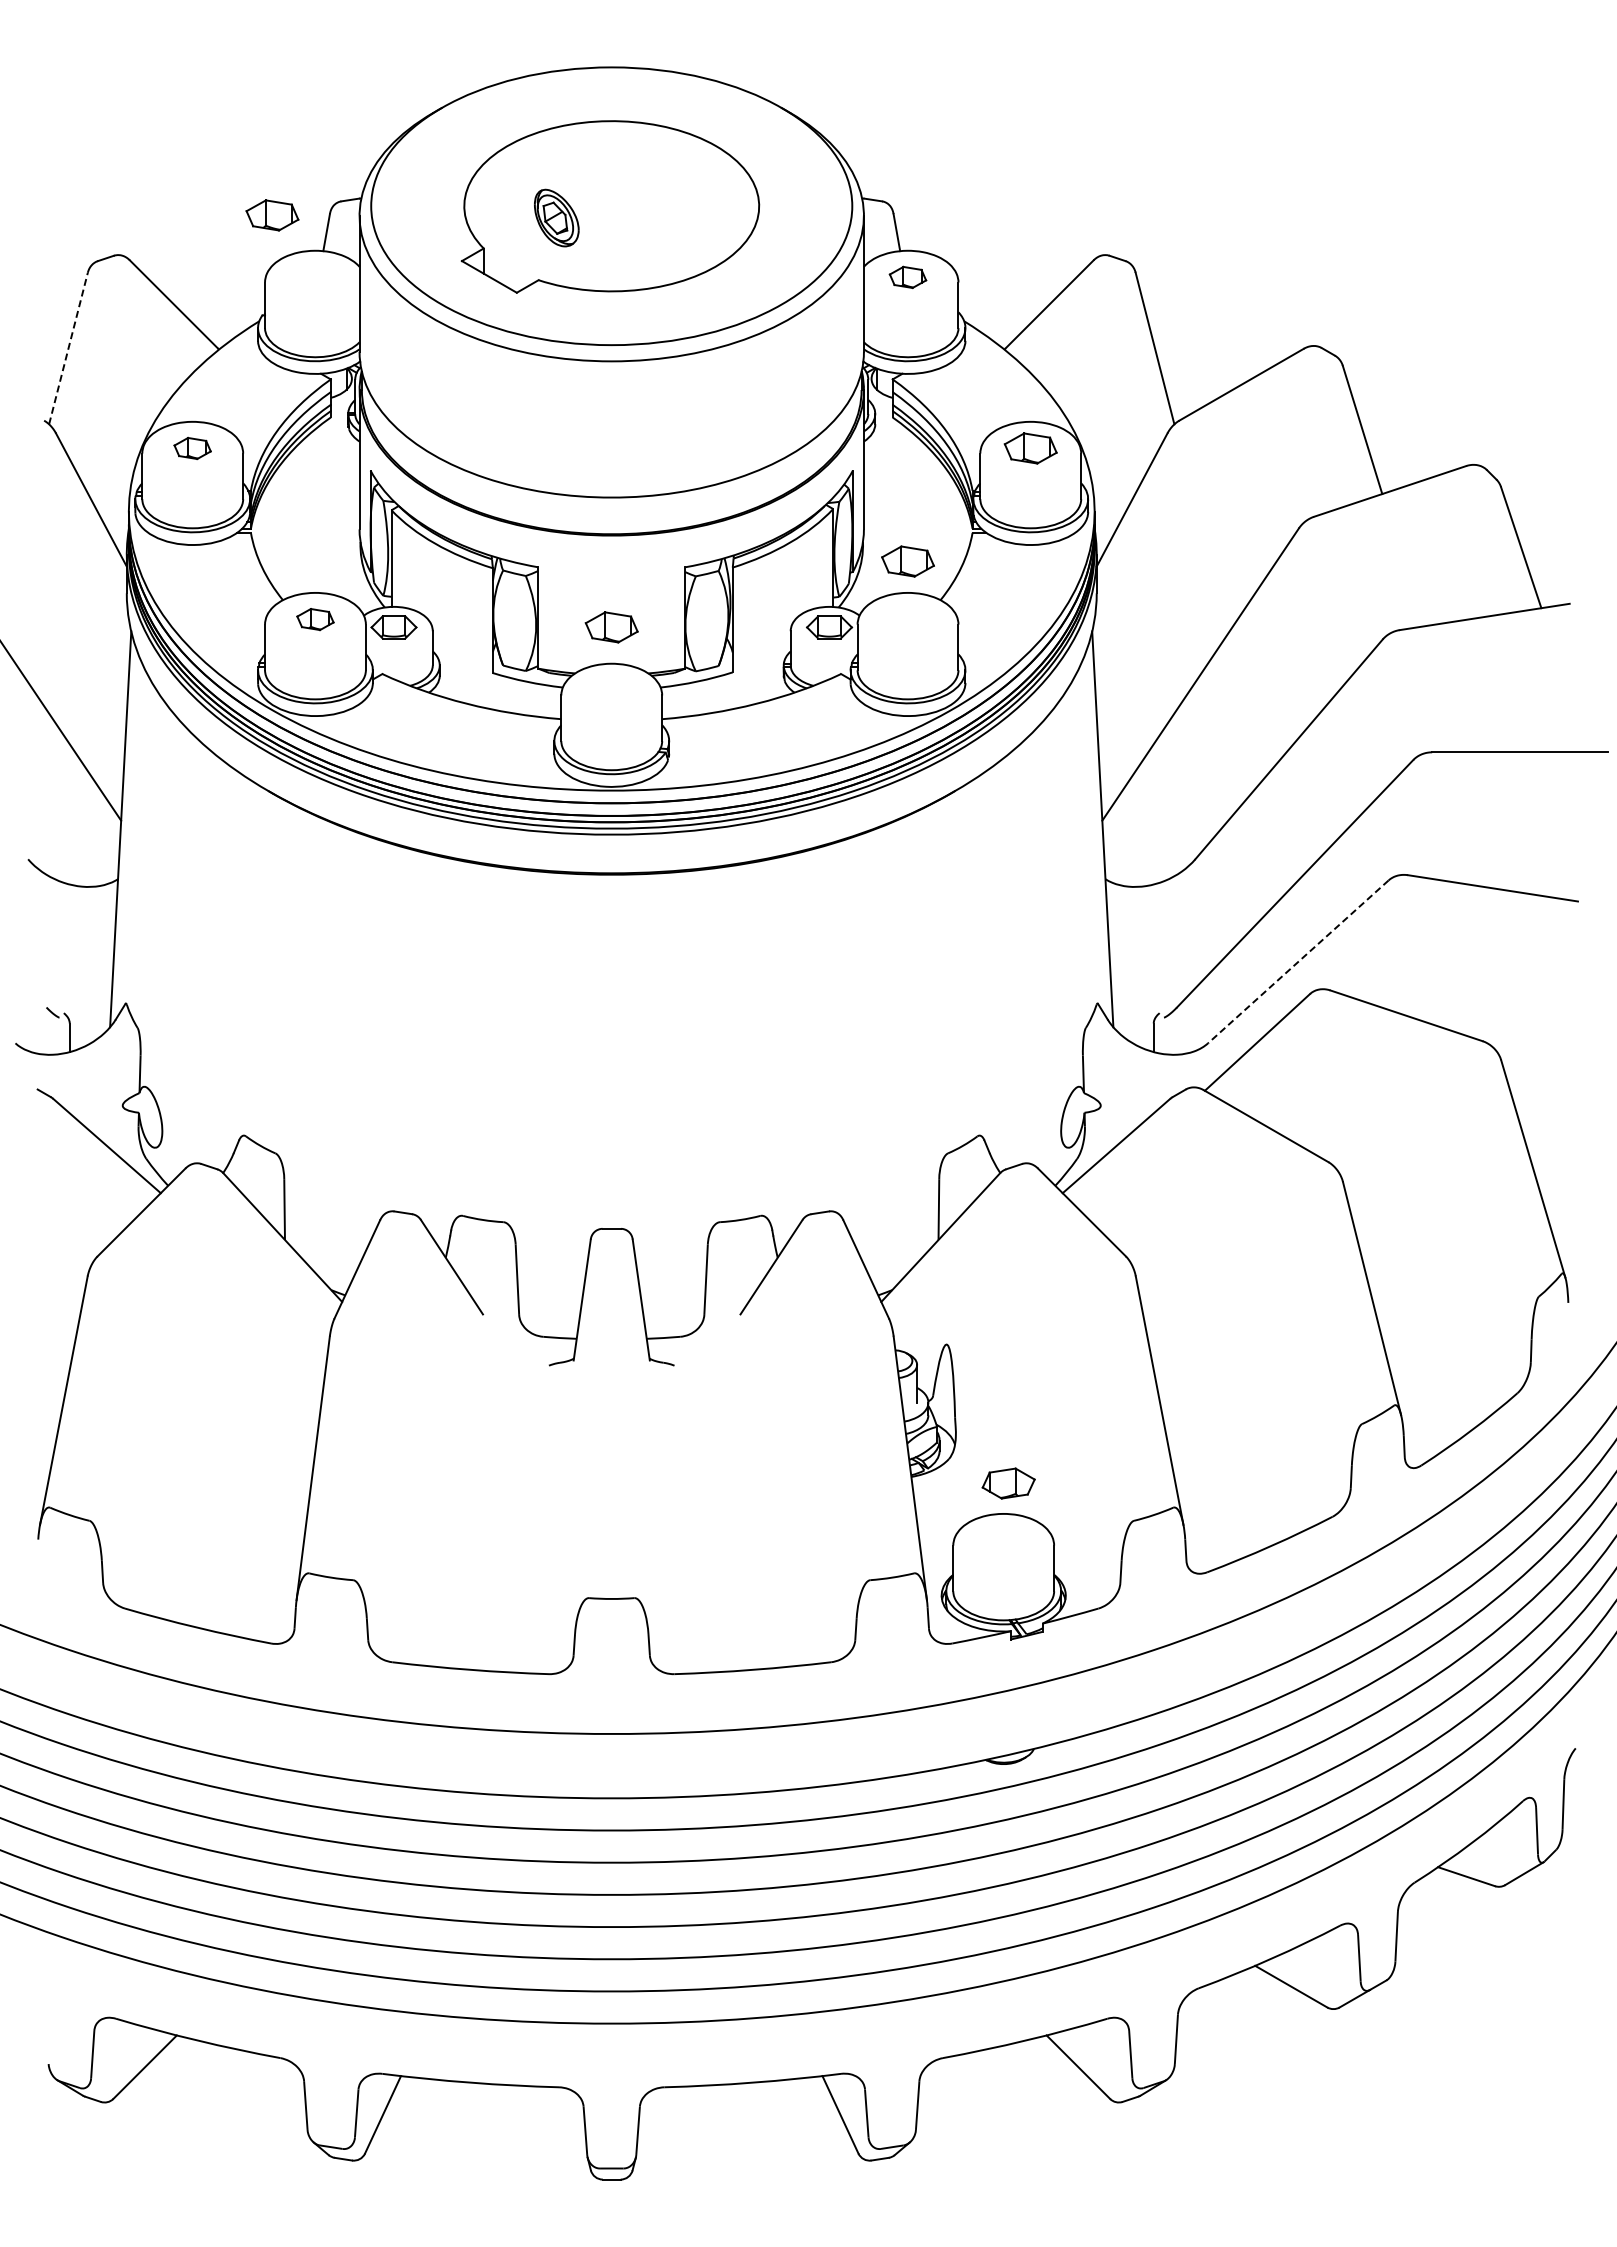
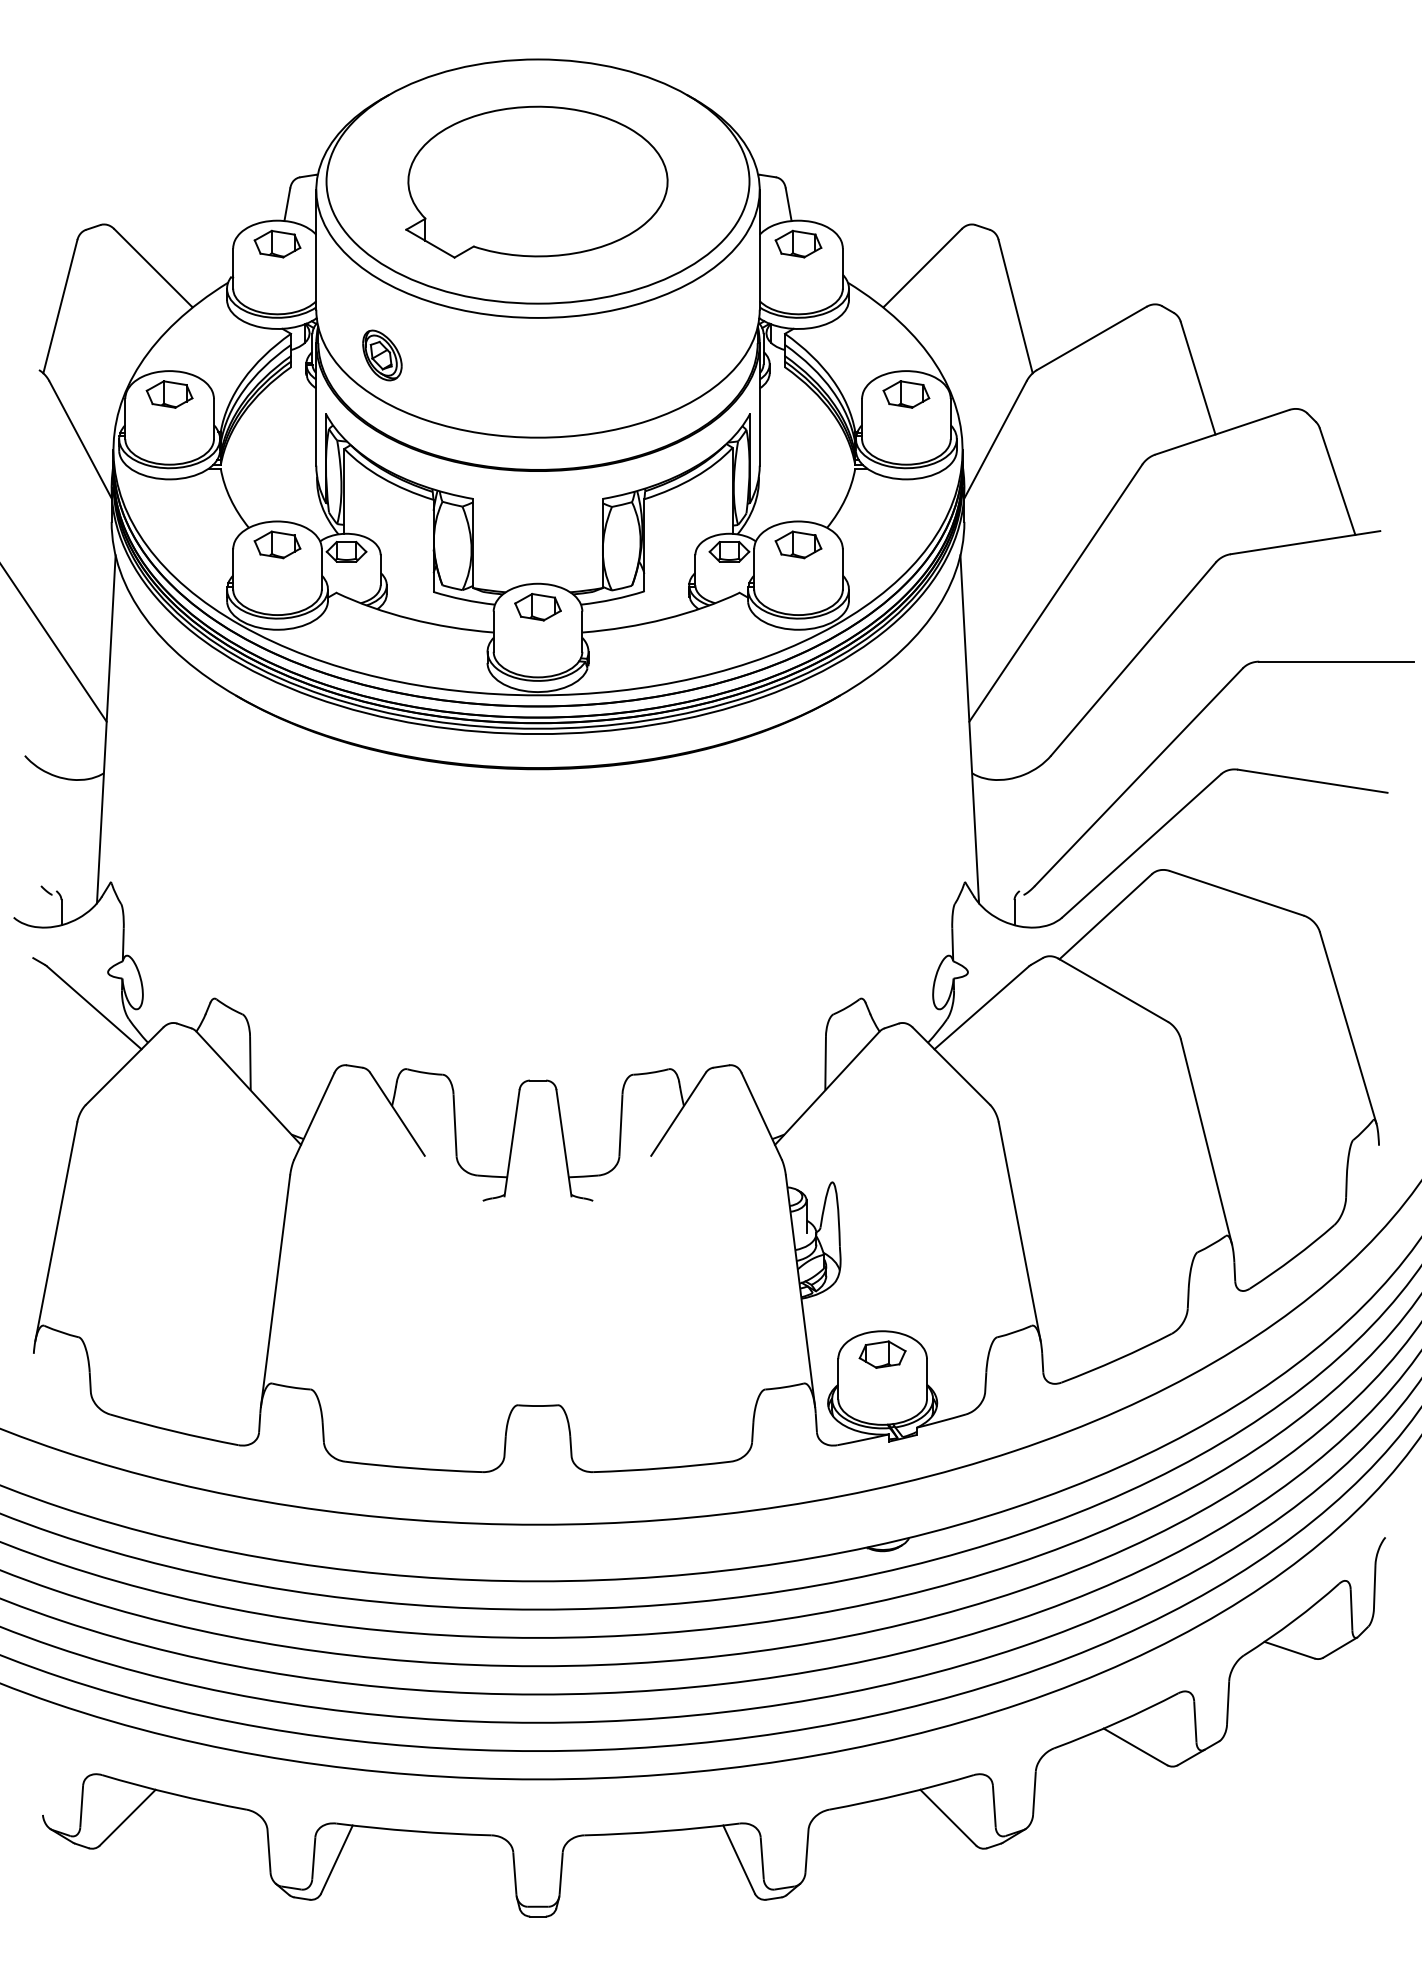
part: (272, 215) -> (277, 244), moved
part: (556, 217) -> (382, 354), moved
part: (907, 277) -> (798, 244), size x1.43
line: (68, 348) -> (60, 306), dashed -> solid
part: (192, 448) -> (169, 394), size x1.43
part: (907, 561) -> (798, 544), moved
part: (315, 619) -> (277, 544), size x1.43
part: (611, 627) -> (537, 607), moved
line: (1298, 961) -> (1141, 845), dashed -> solid
part: (1008, 1483) -> (882, 1354), moved

